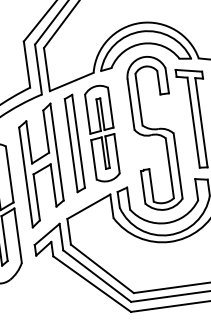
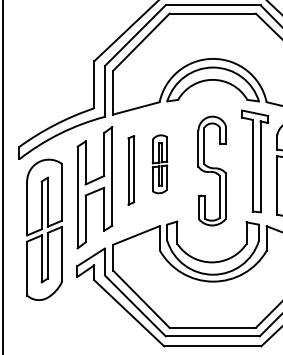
part: (153, 132) -> (211, 170), size x0.7
part: (101, 134) -> (159, 164), size x0.6
part: (75, 143) -> (131, 170), size x0.7

